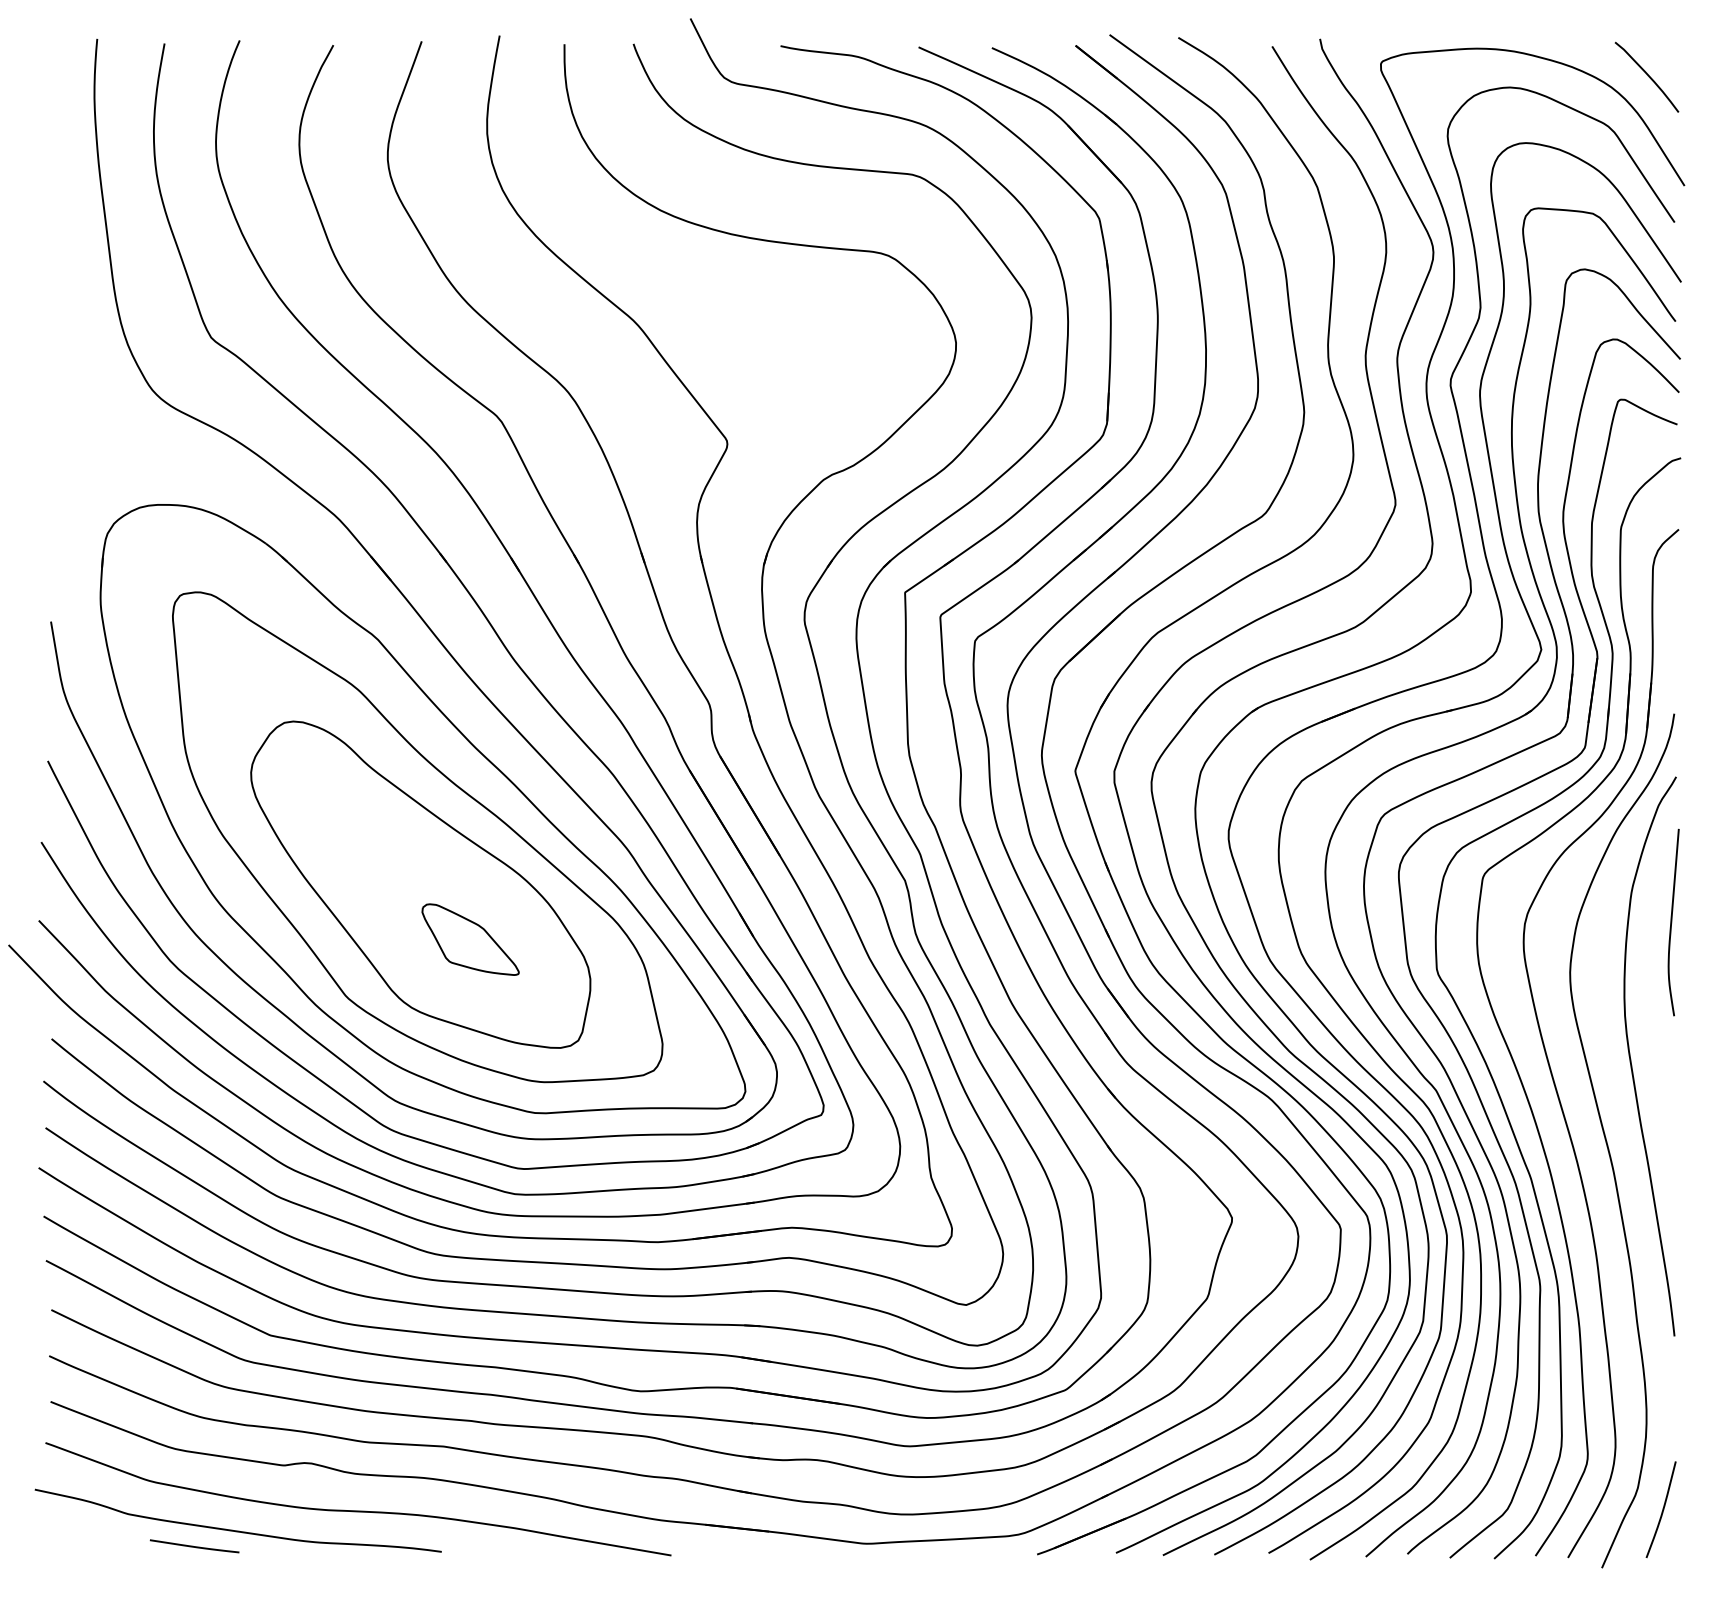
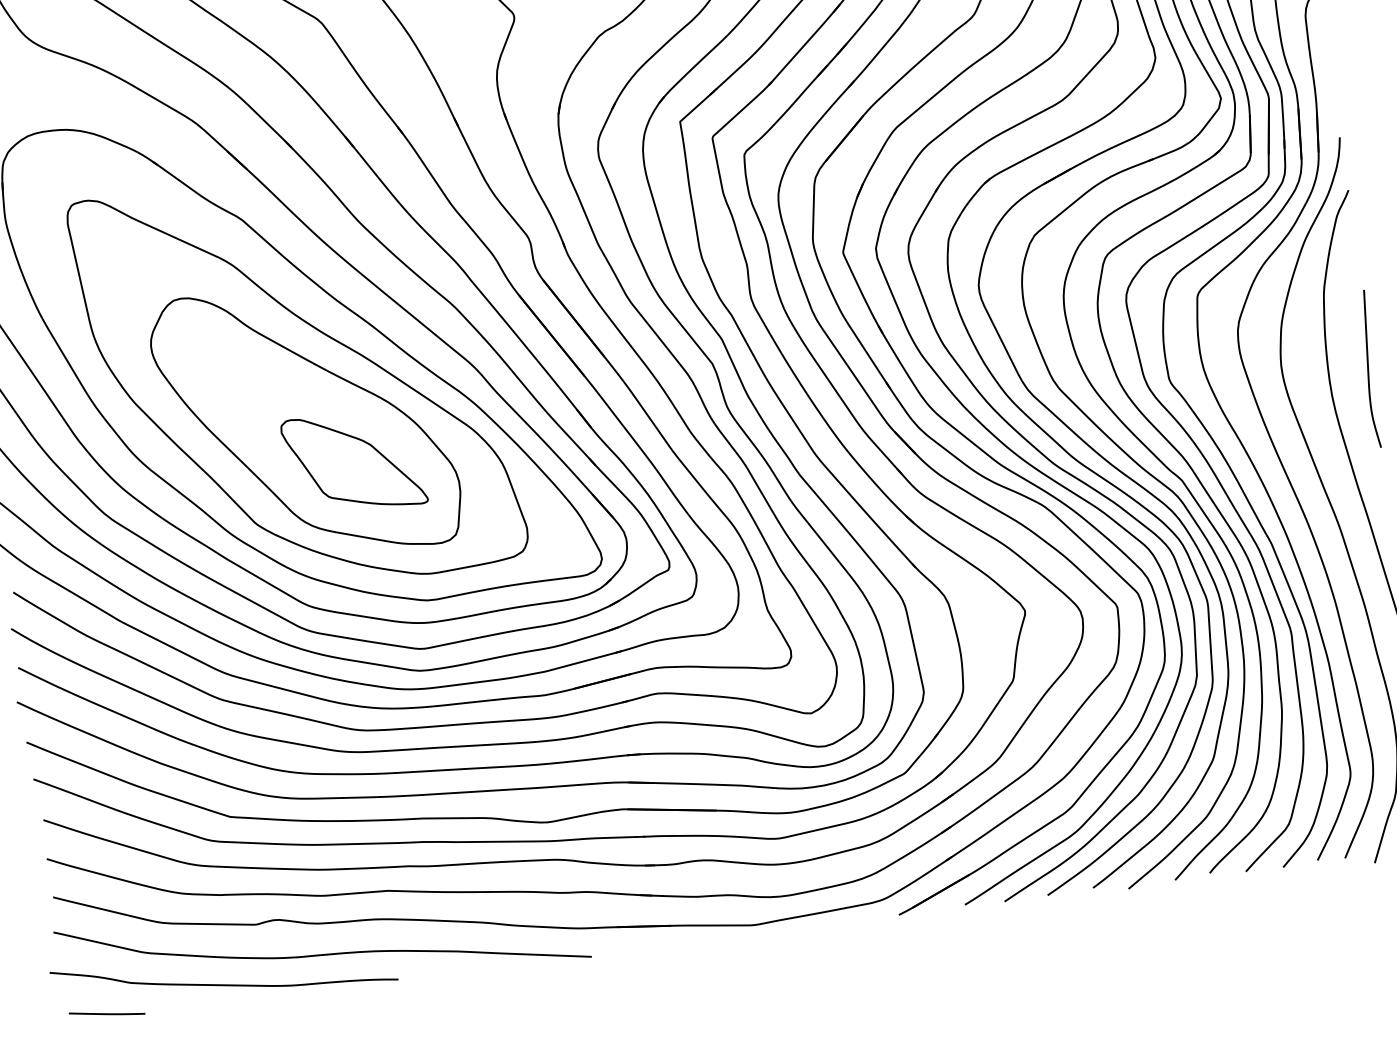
curve: (1672, 922) -> (1369, 369), moved
part: (470, 939) -> (353, 461), size x1.67
line: (194, 1546) -> (107, 1013), moved

